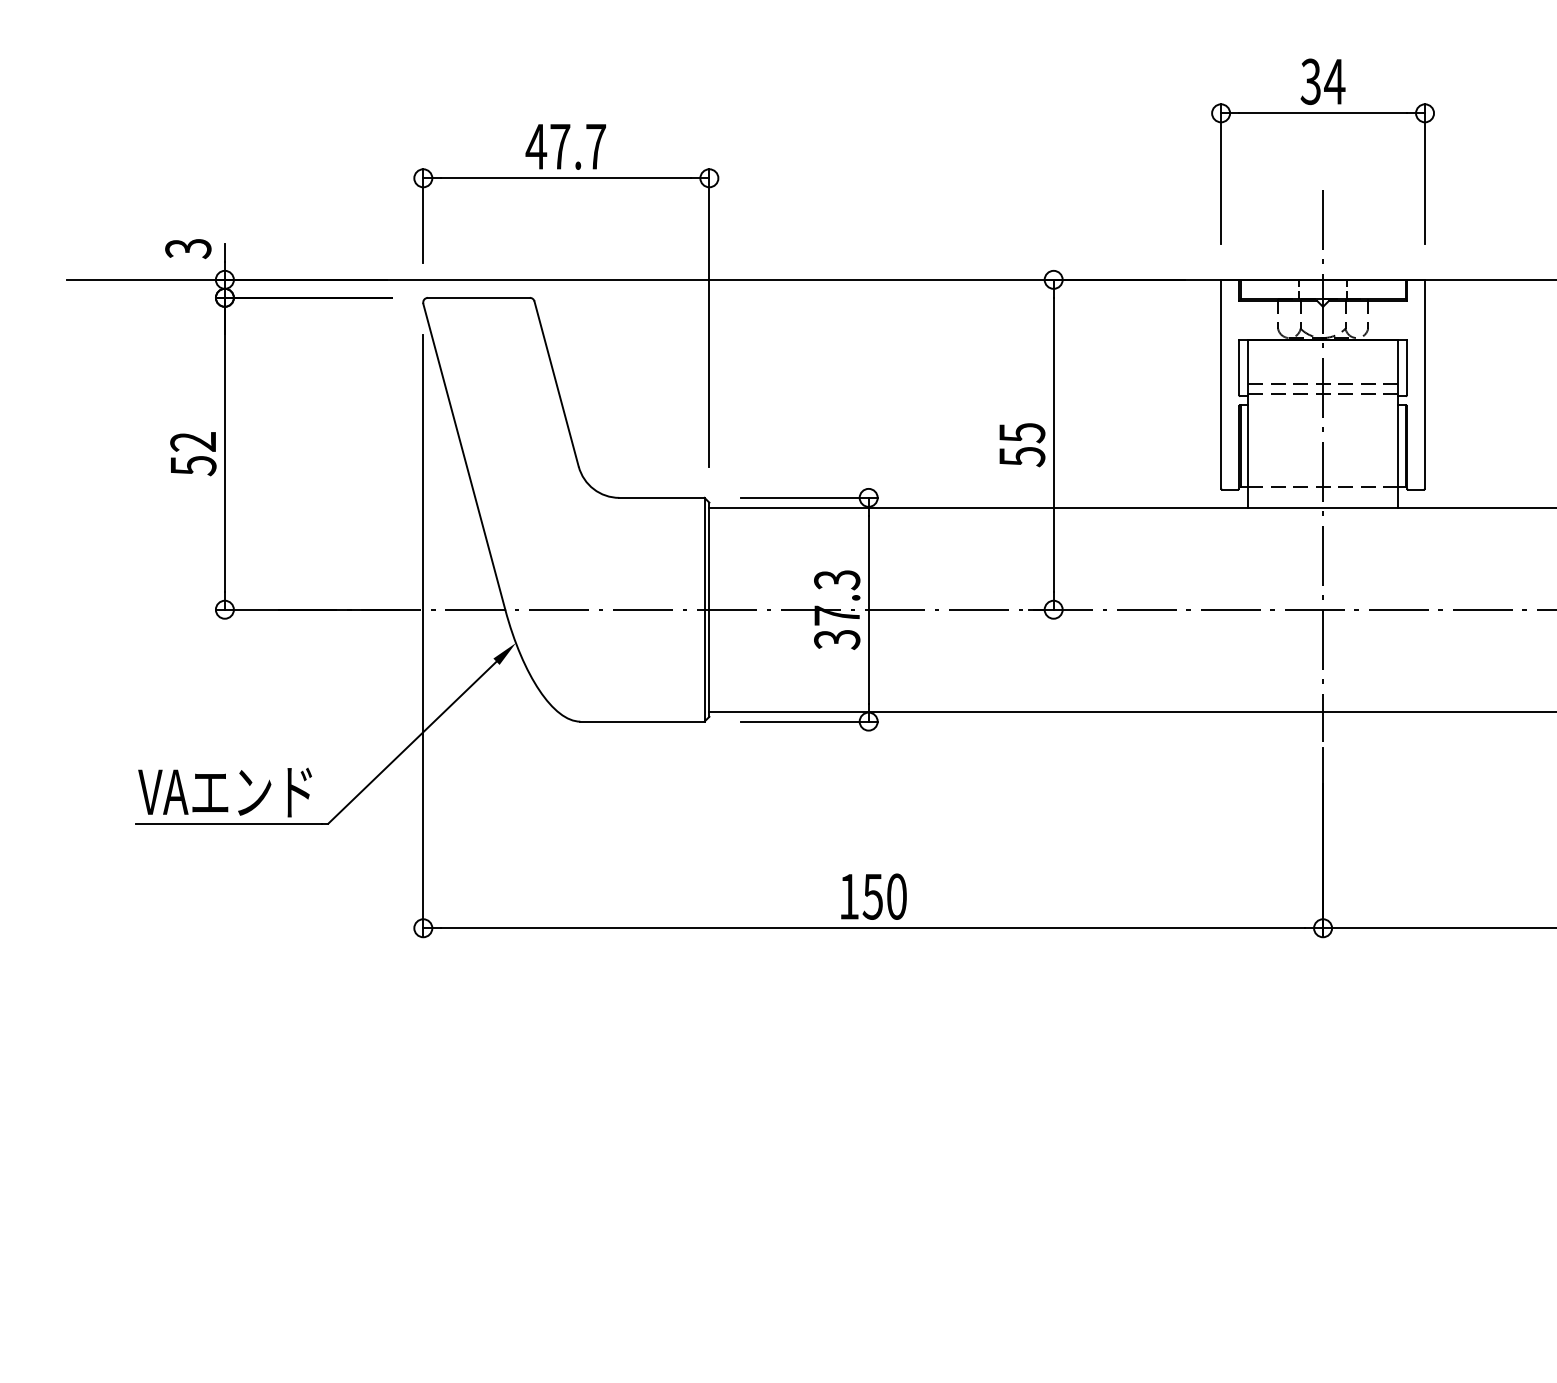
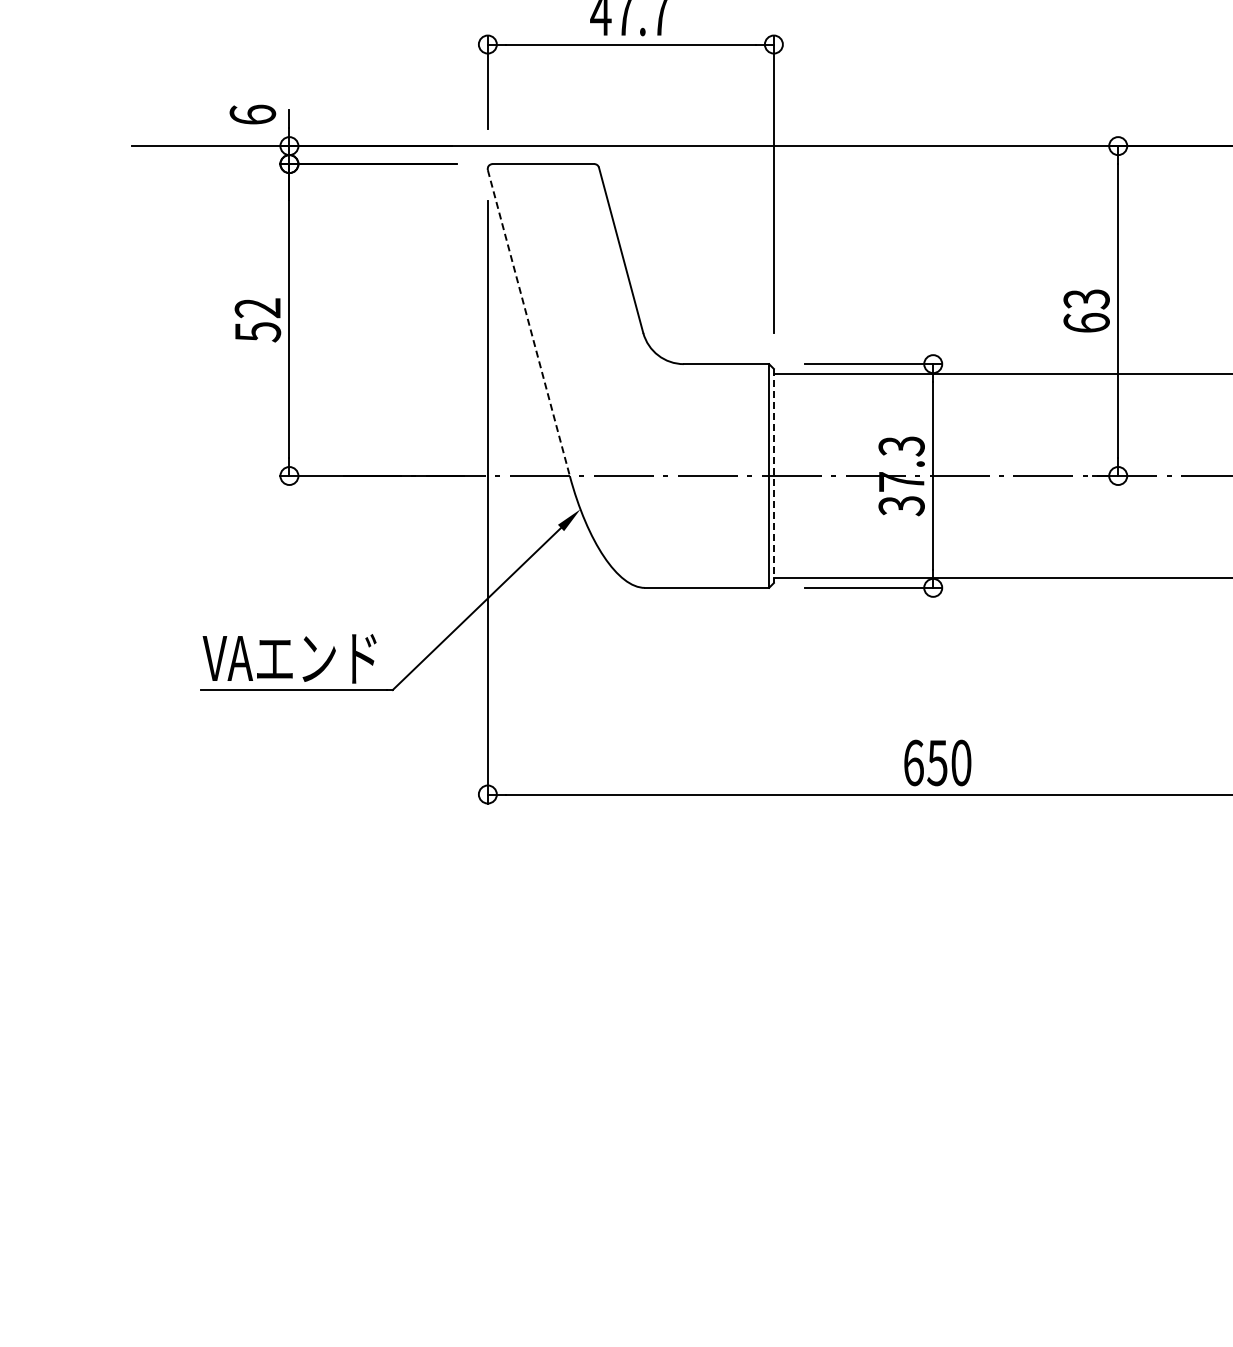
text: (188, 248) -> (253, 114), 3 -> 6
text: (1022, 445) -> (1087, 311), 55 -> 63
line: (464, 457) -> (529, 323), solid -> dashed
line: (709, 610) -> (774, 476), solid -> dashed
text: (849, 896) -> (914, 762), 150 -> 650

